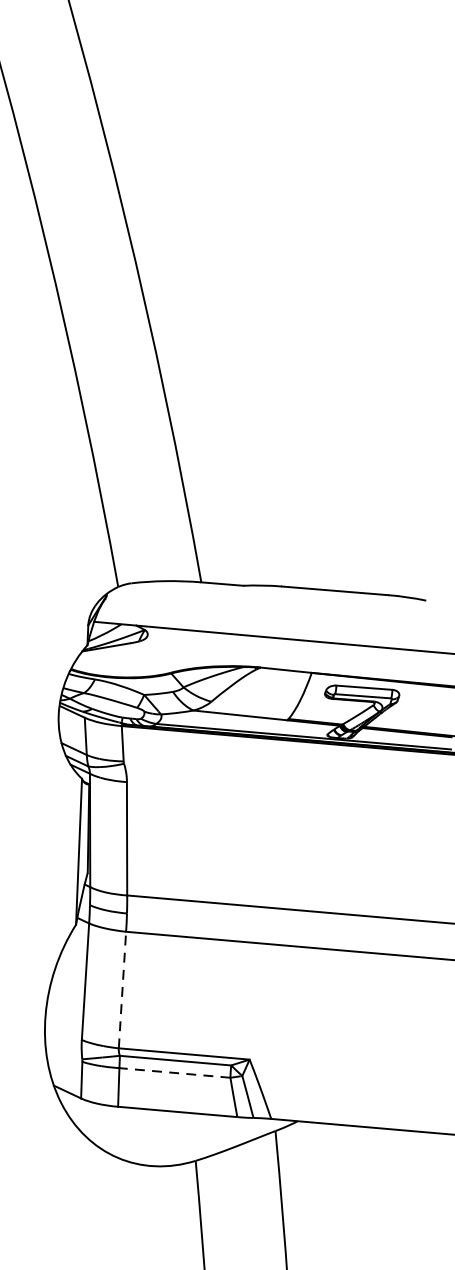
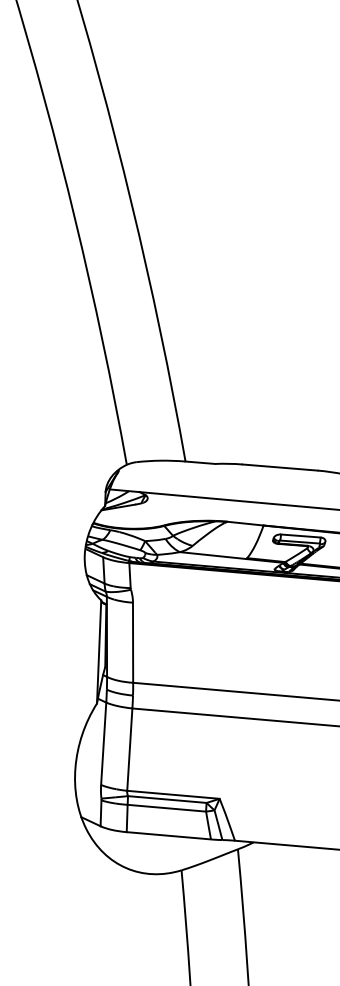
line: (122, 989) -> (129, 749), dashed -> solid
line: (174, 1073) -> (166, 808), dashed -> solid

